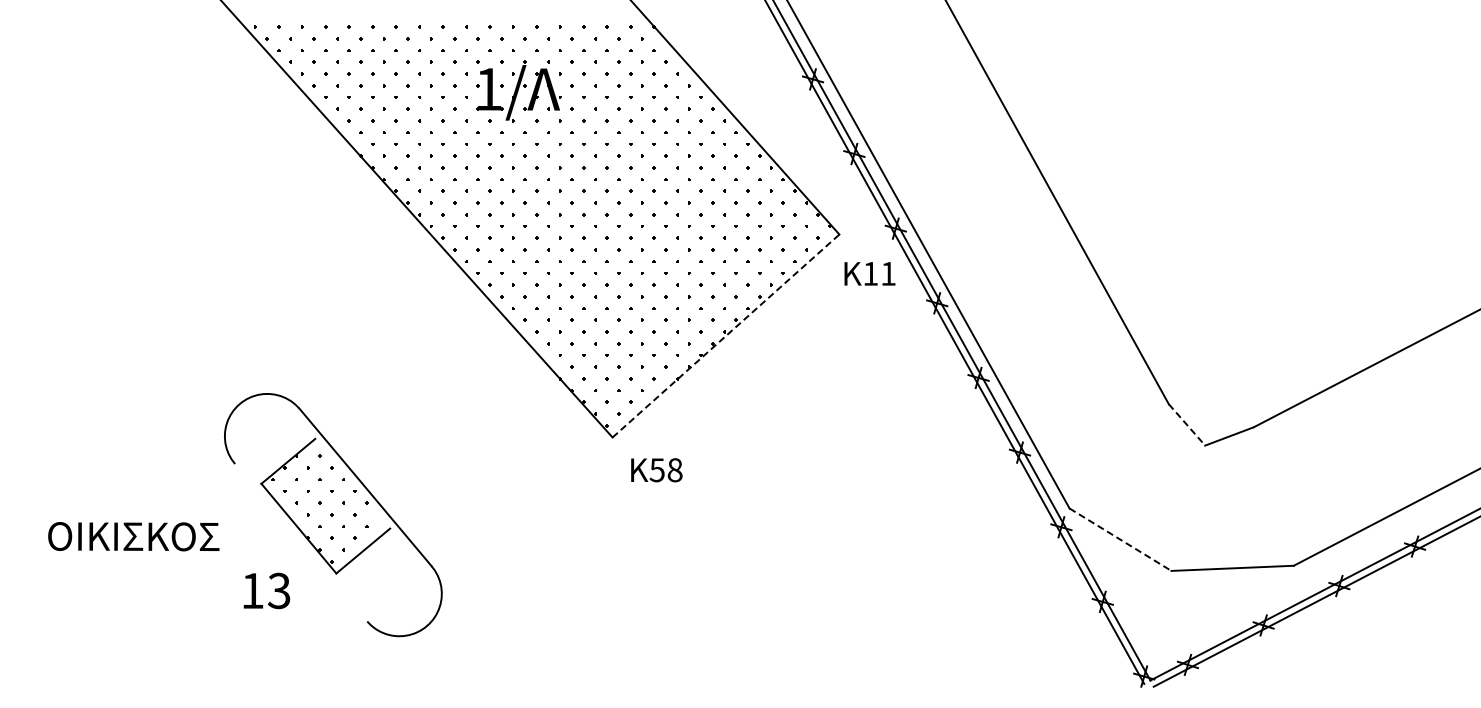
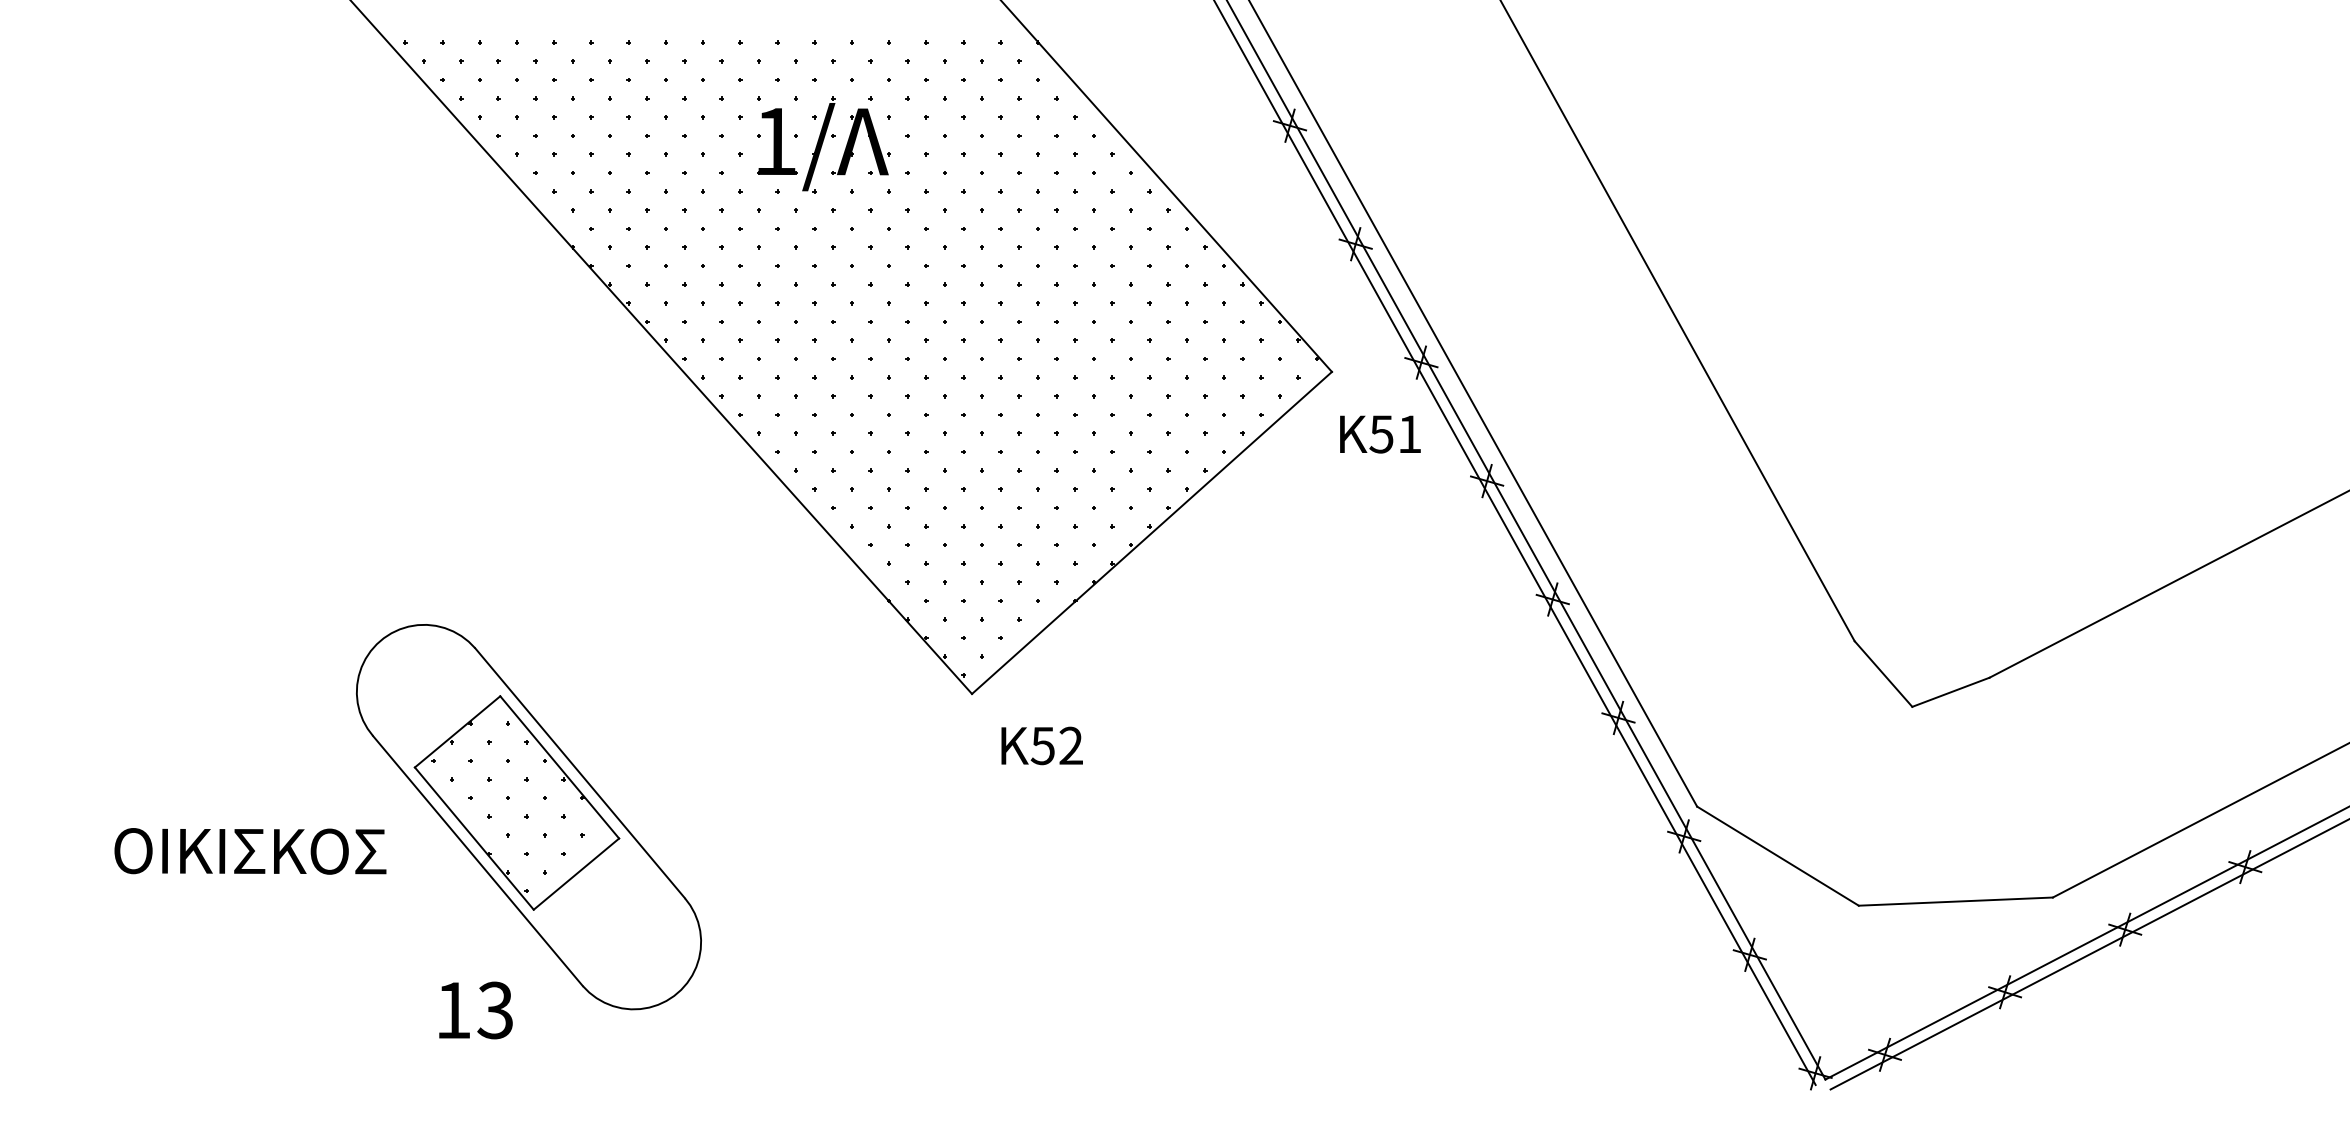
text: (870, 273) -> (1381, 433), 11 -> 51
line: (726, 335) -> (1152, 532), dashed -> solid
line: (1187, 424) -> (1884, 673), dashed -> solid
text: (674, 470) -> (1070, 746), 58 -> 52
line: (352, 483) -> (559, 766), added
text: (133, 536) -> (249, 851), moved
line: (1120, 539) -> (1777, 855), dashed -> solid
line: (301, 542) -> (478, 860), added
text: (266, 590) -> (475, 1009), moved

